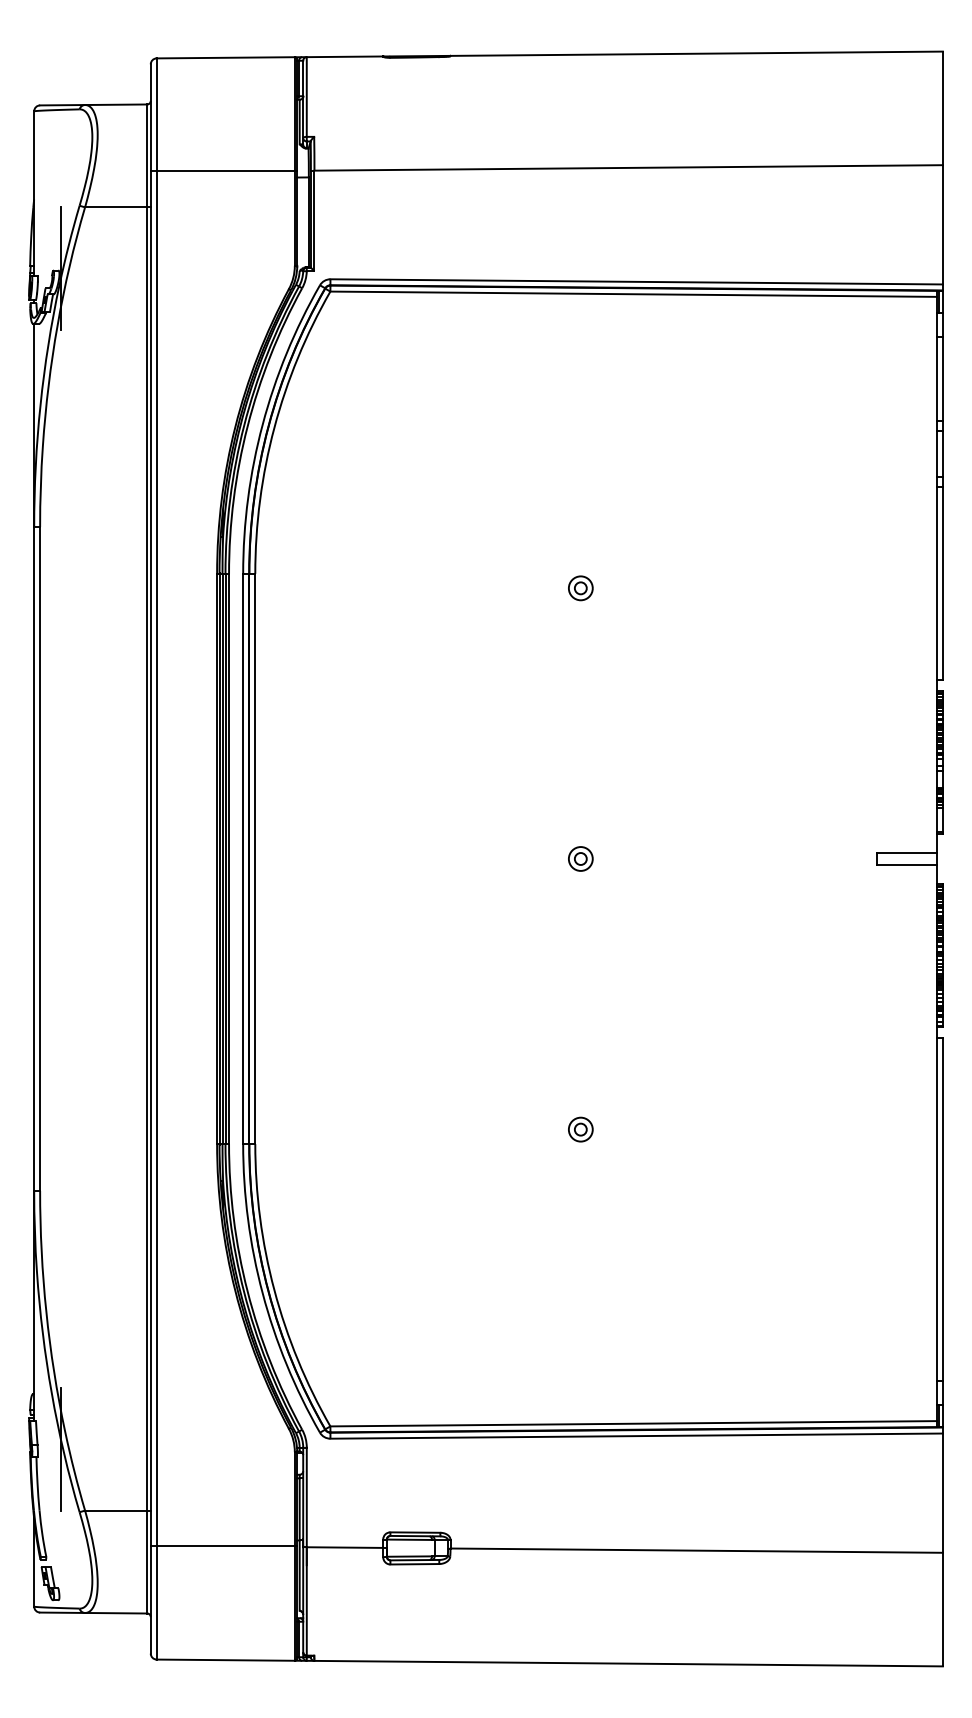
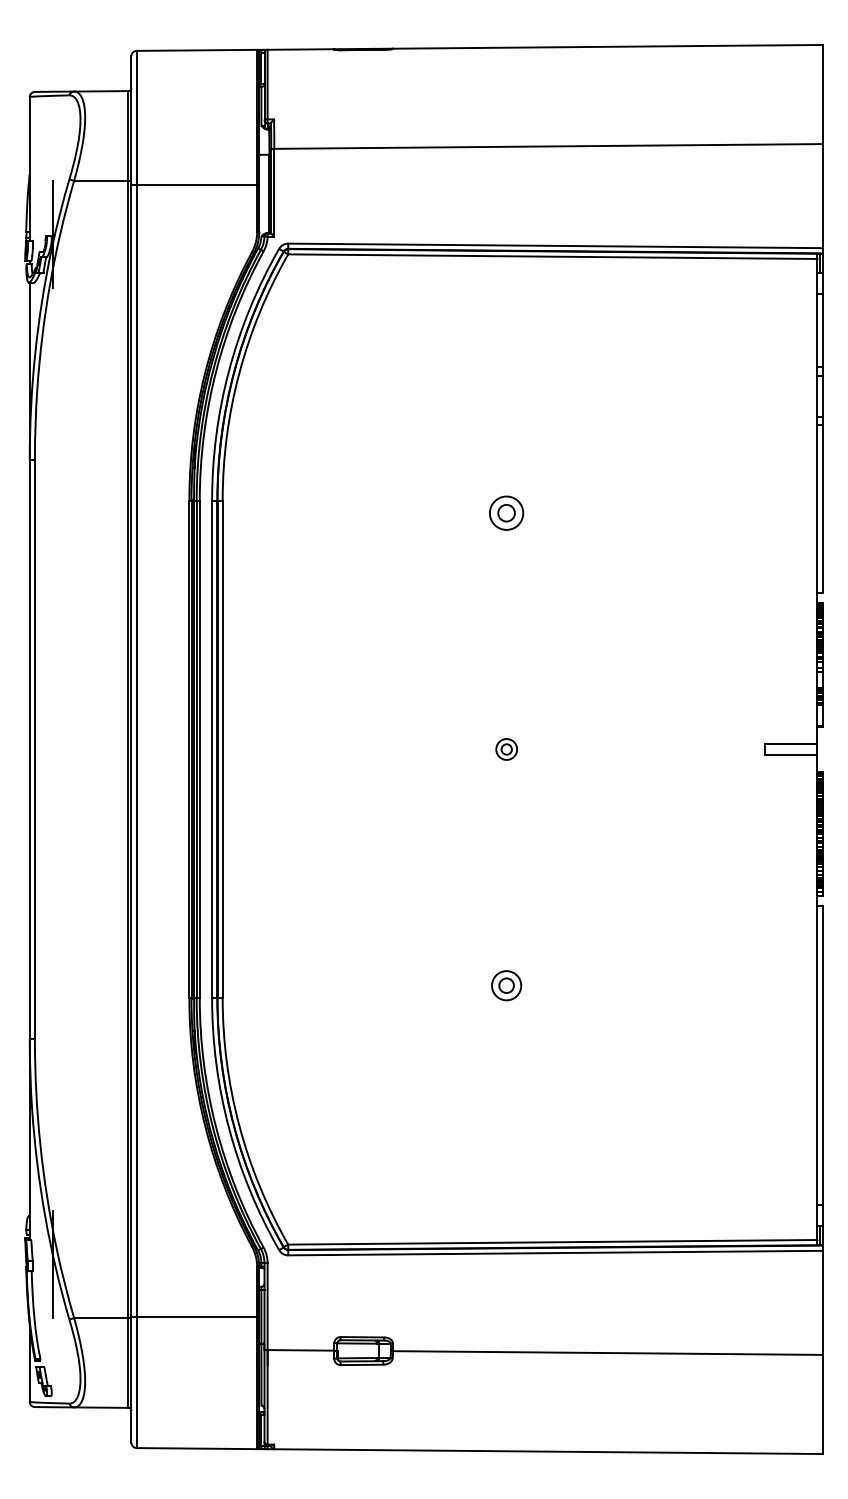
line: (224, 171) -> (195, 184), moved
part: (580, 588) -> (506, 513), size x1.6
part: (580, 1129) -> (506, 985), size x1.4
line: (224, 1546) -> (195, 1317), moved

